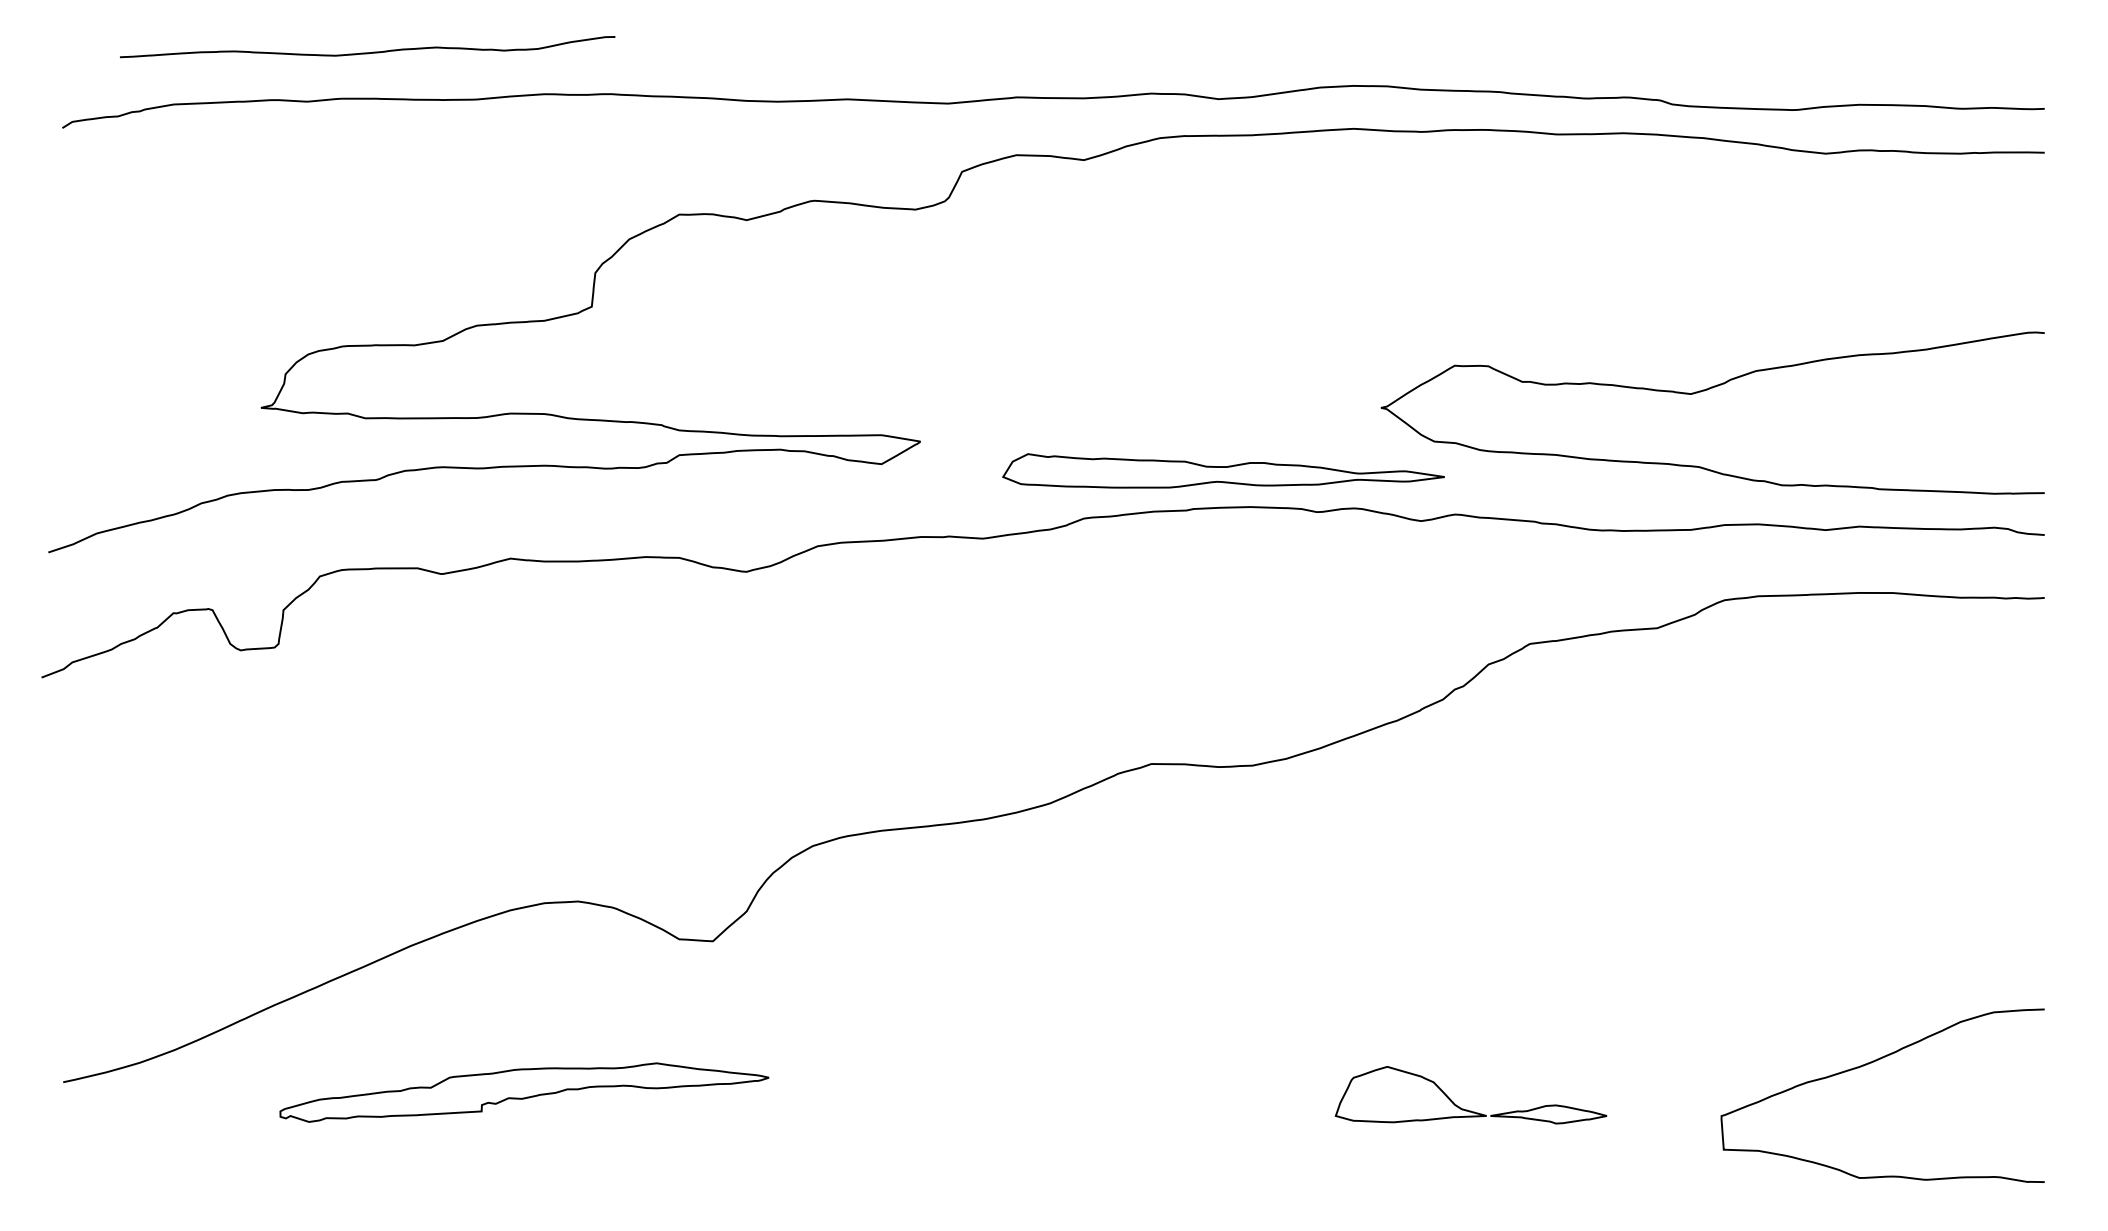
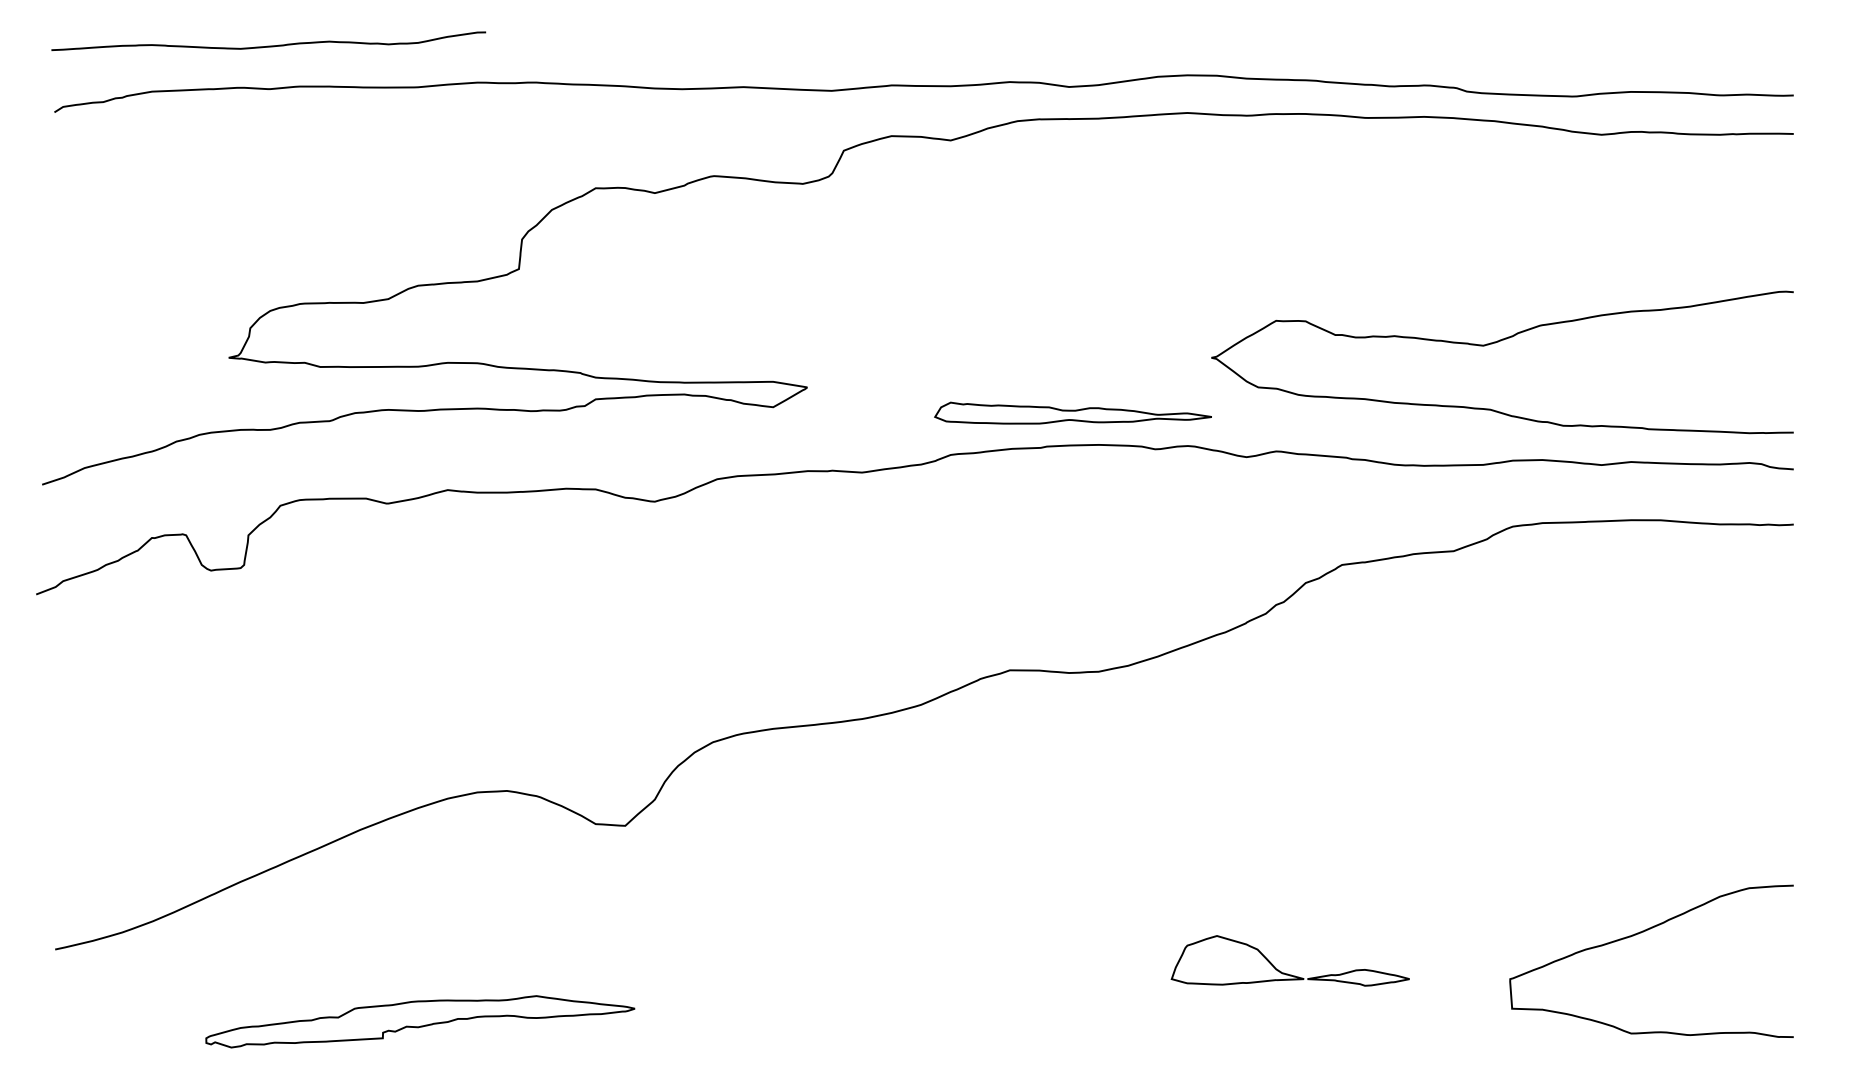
curve: (367, 52) -> (268, 46), moved
part: (1223, 470) -> (1073, 412), size x0.71
part: (524, 1092) -> (420, 1021), moved

